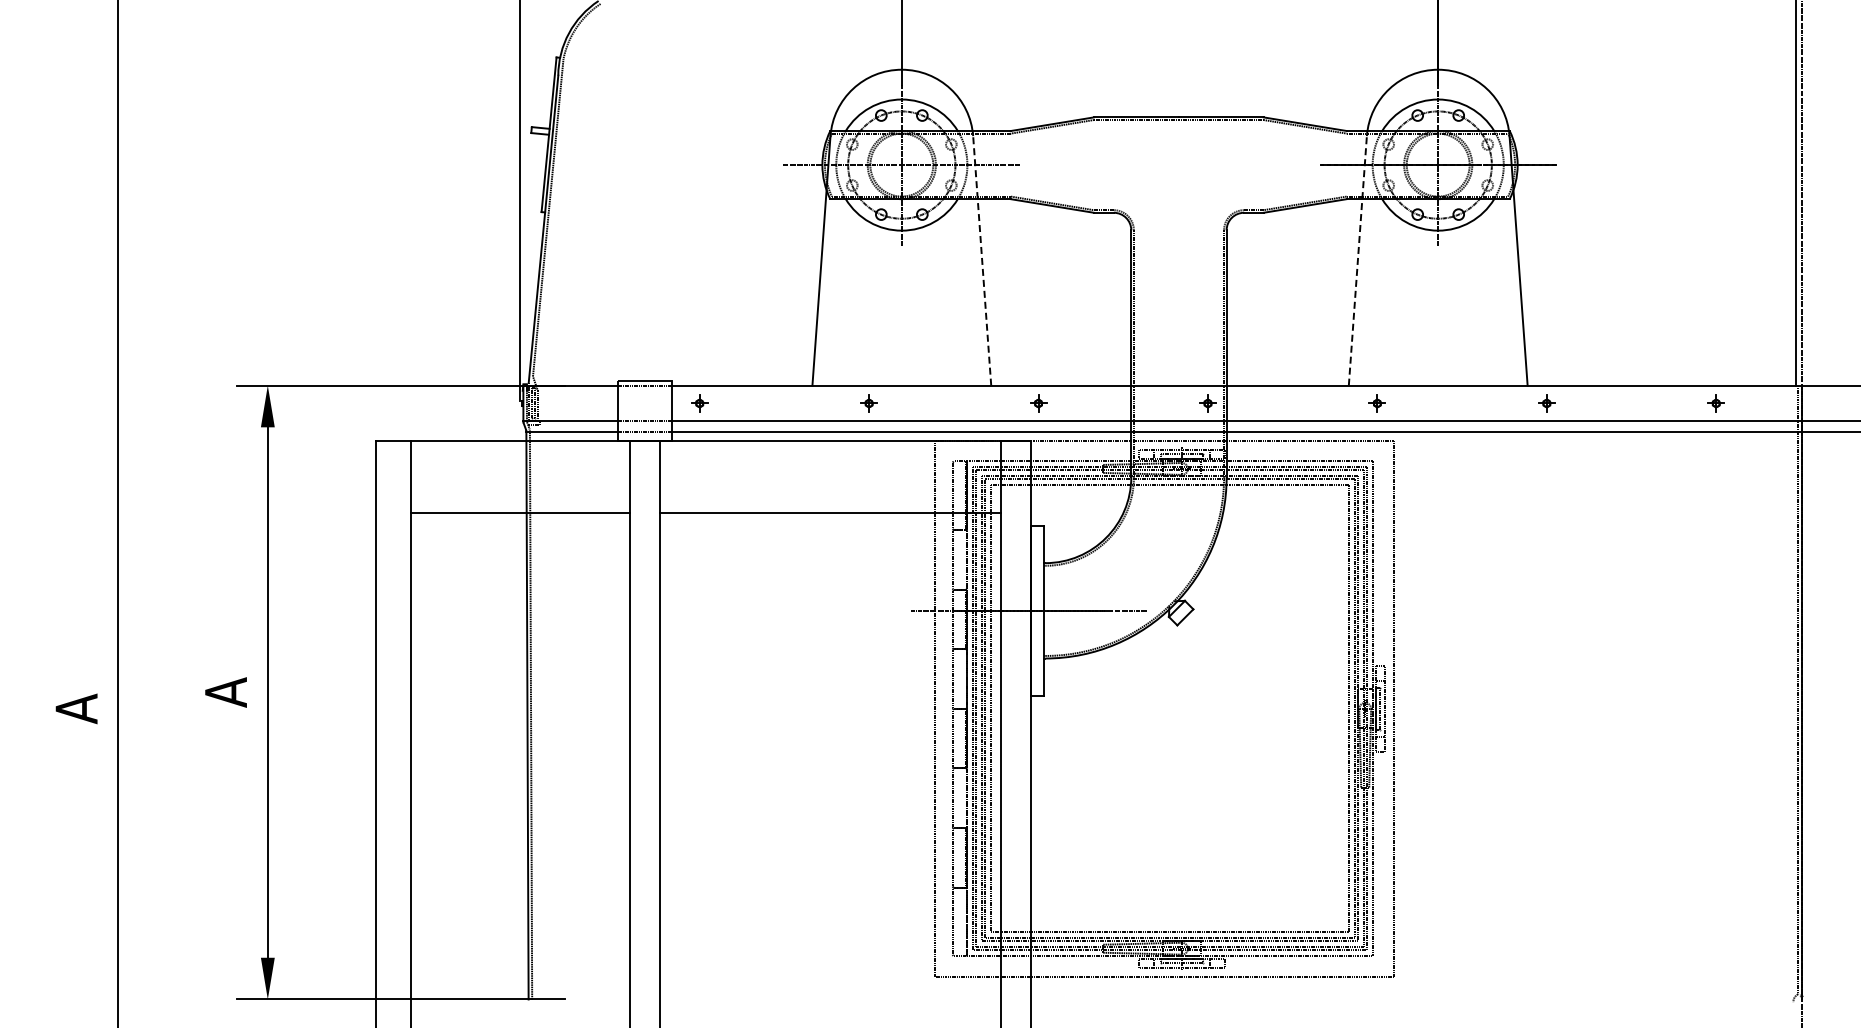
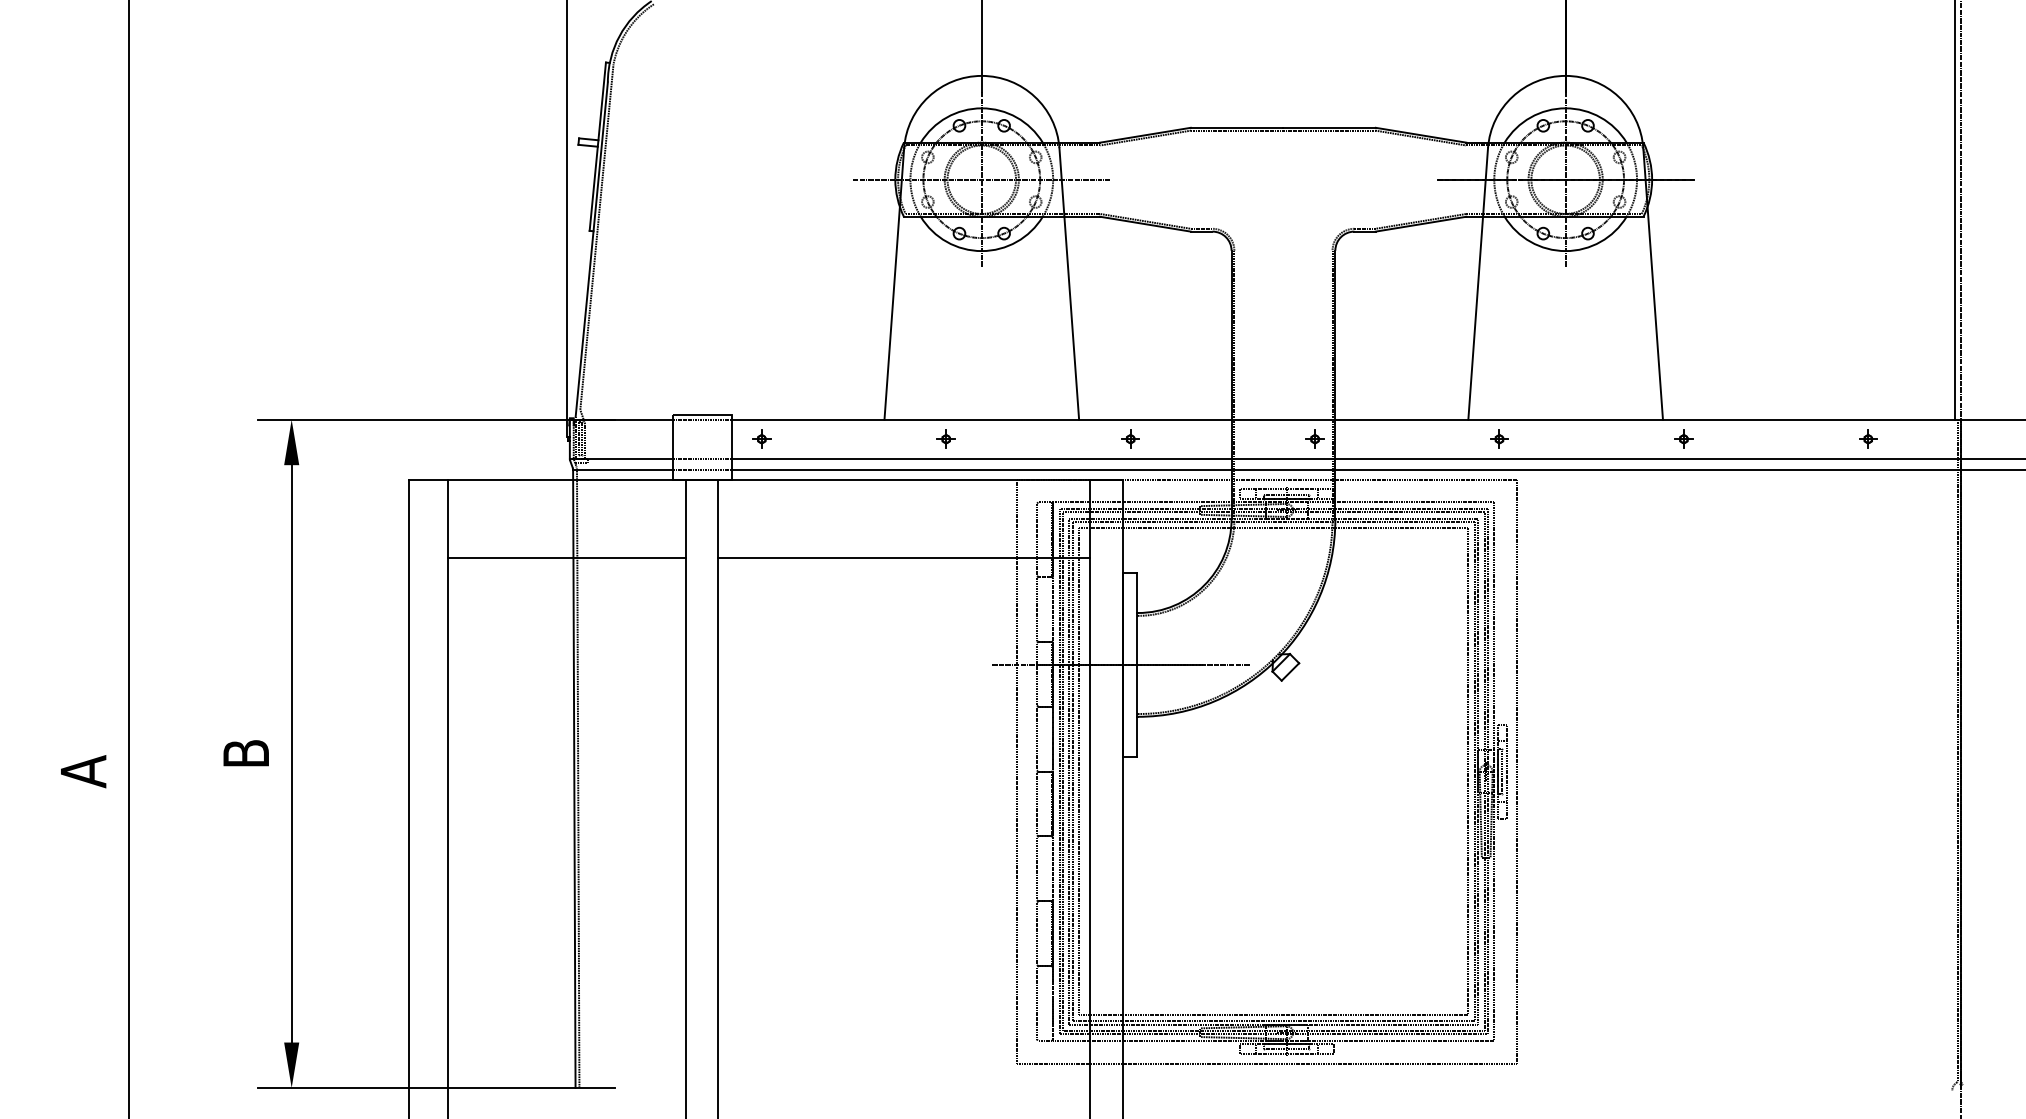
line: (982, 260) -> (1069, 283), dashed -> solid
line: (1357, 260) -> (1477, 283), dashed -> solid
text: (225, 692) -> (245, 753), A -> B

